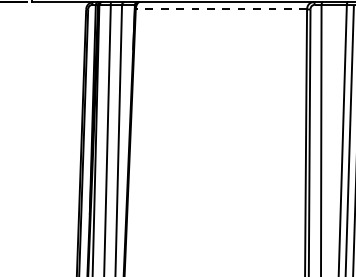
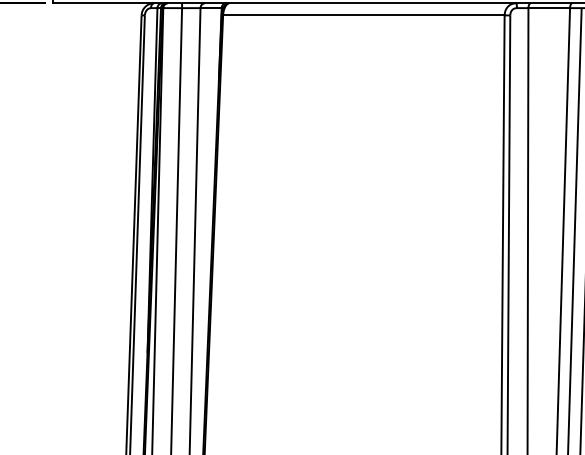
line: (221, 9) -> (364, 15), dashed -> solid

